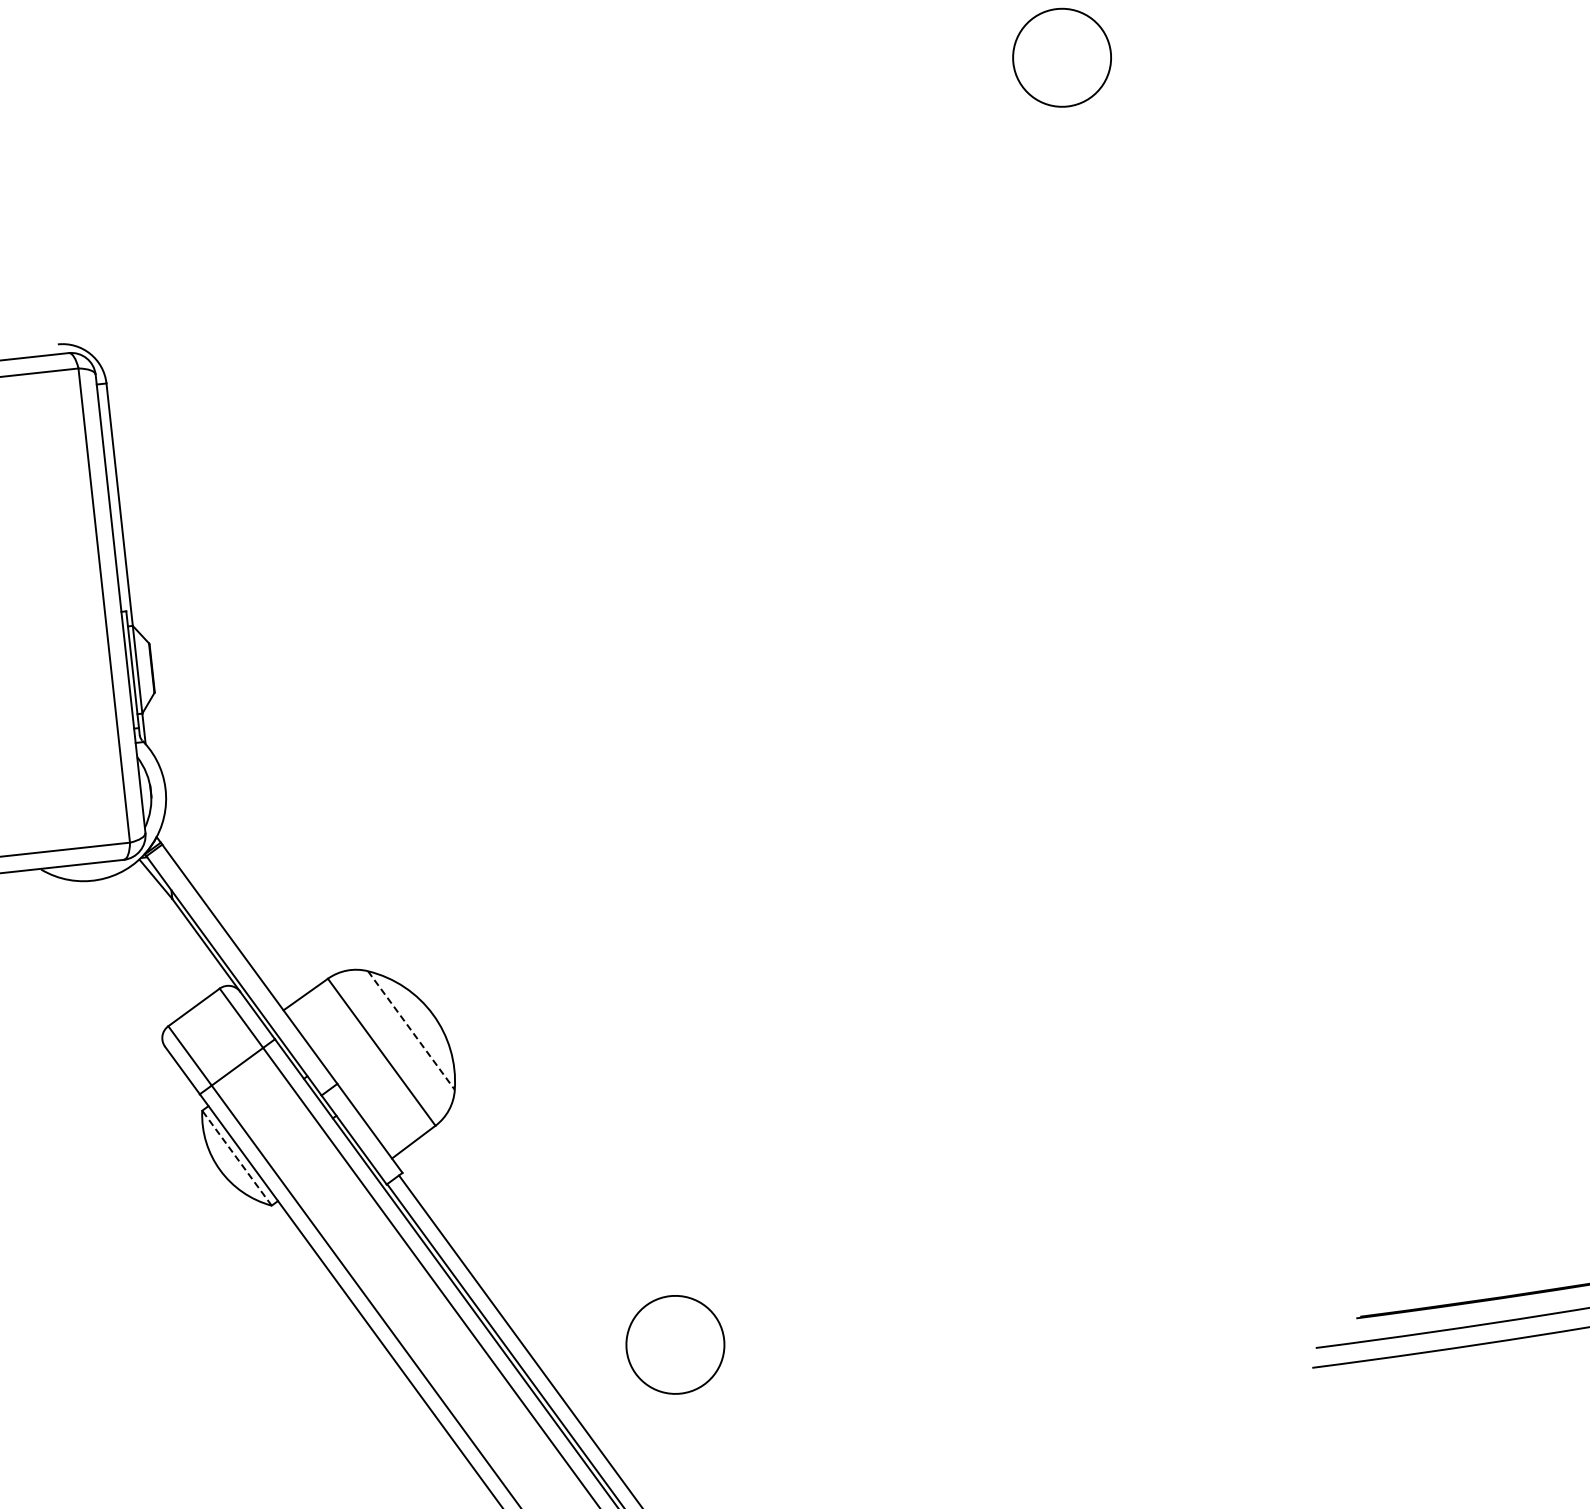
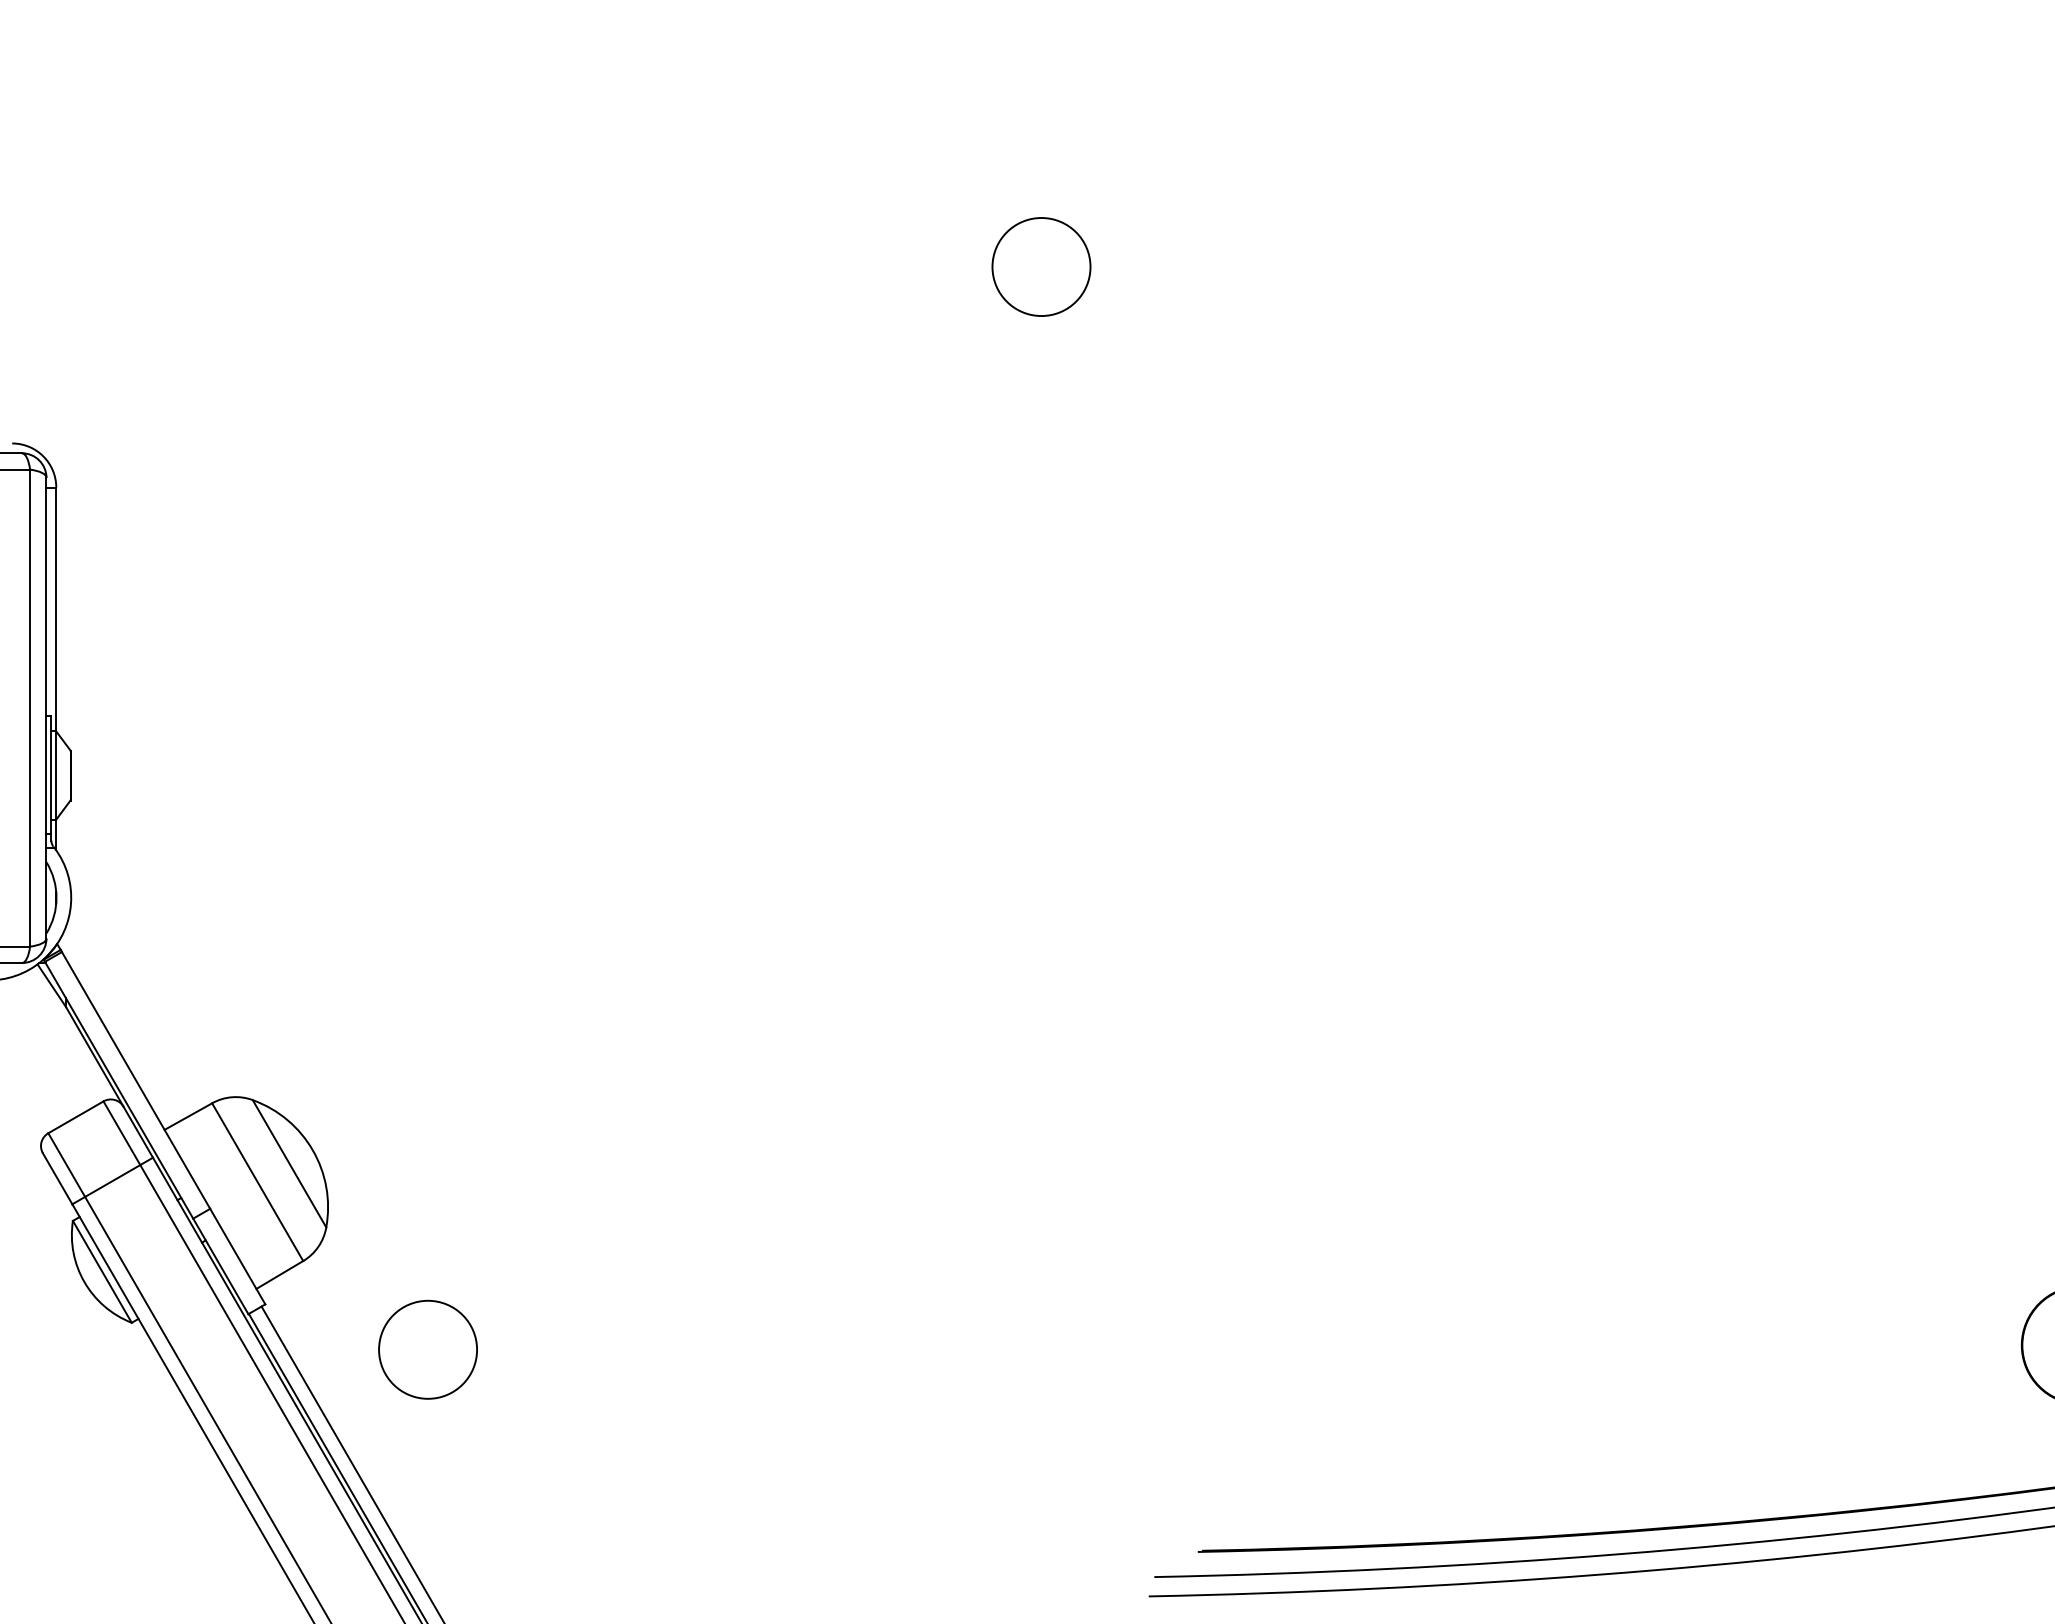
line: (411, 1030) -> (289, 1163), dashed -> solid
line: (237, 1157) -> (102, 1271), dashed -> solid
circle: (674, 1344) -> (427, 1349), moved

